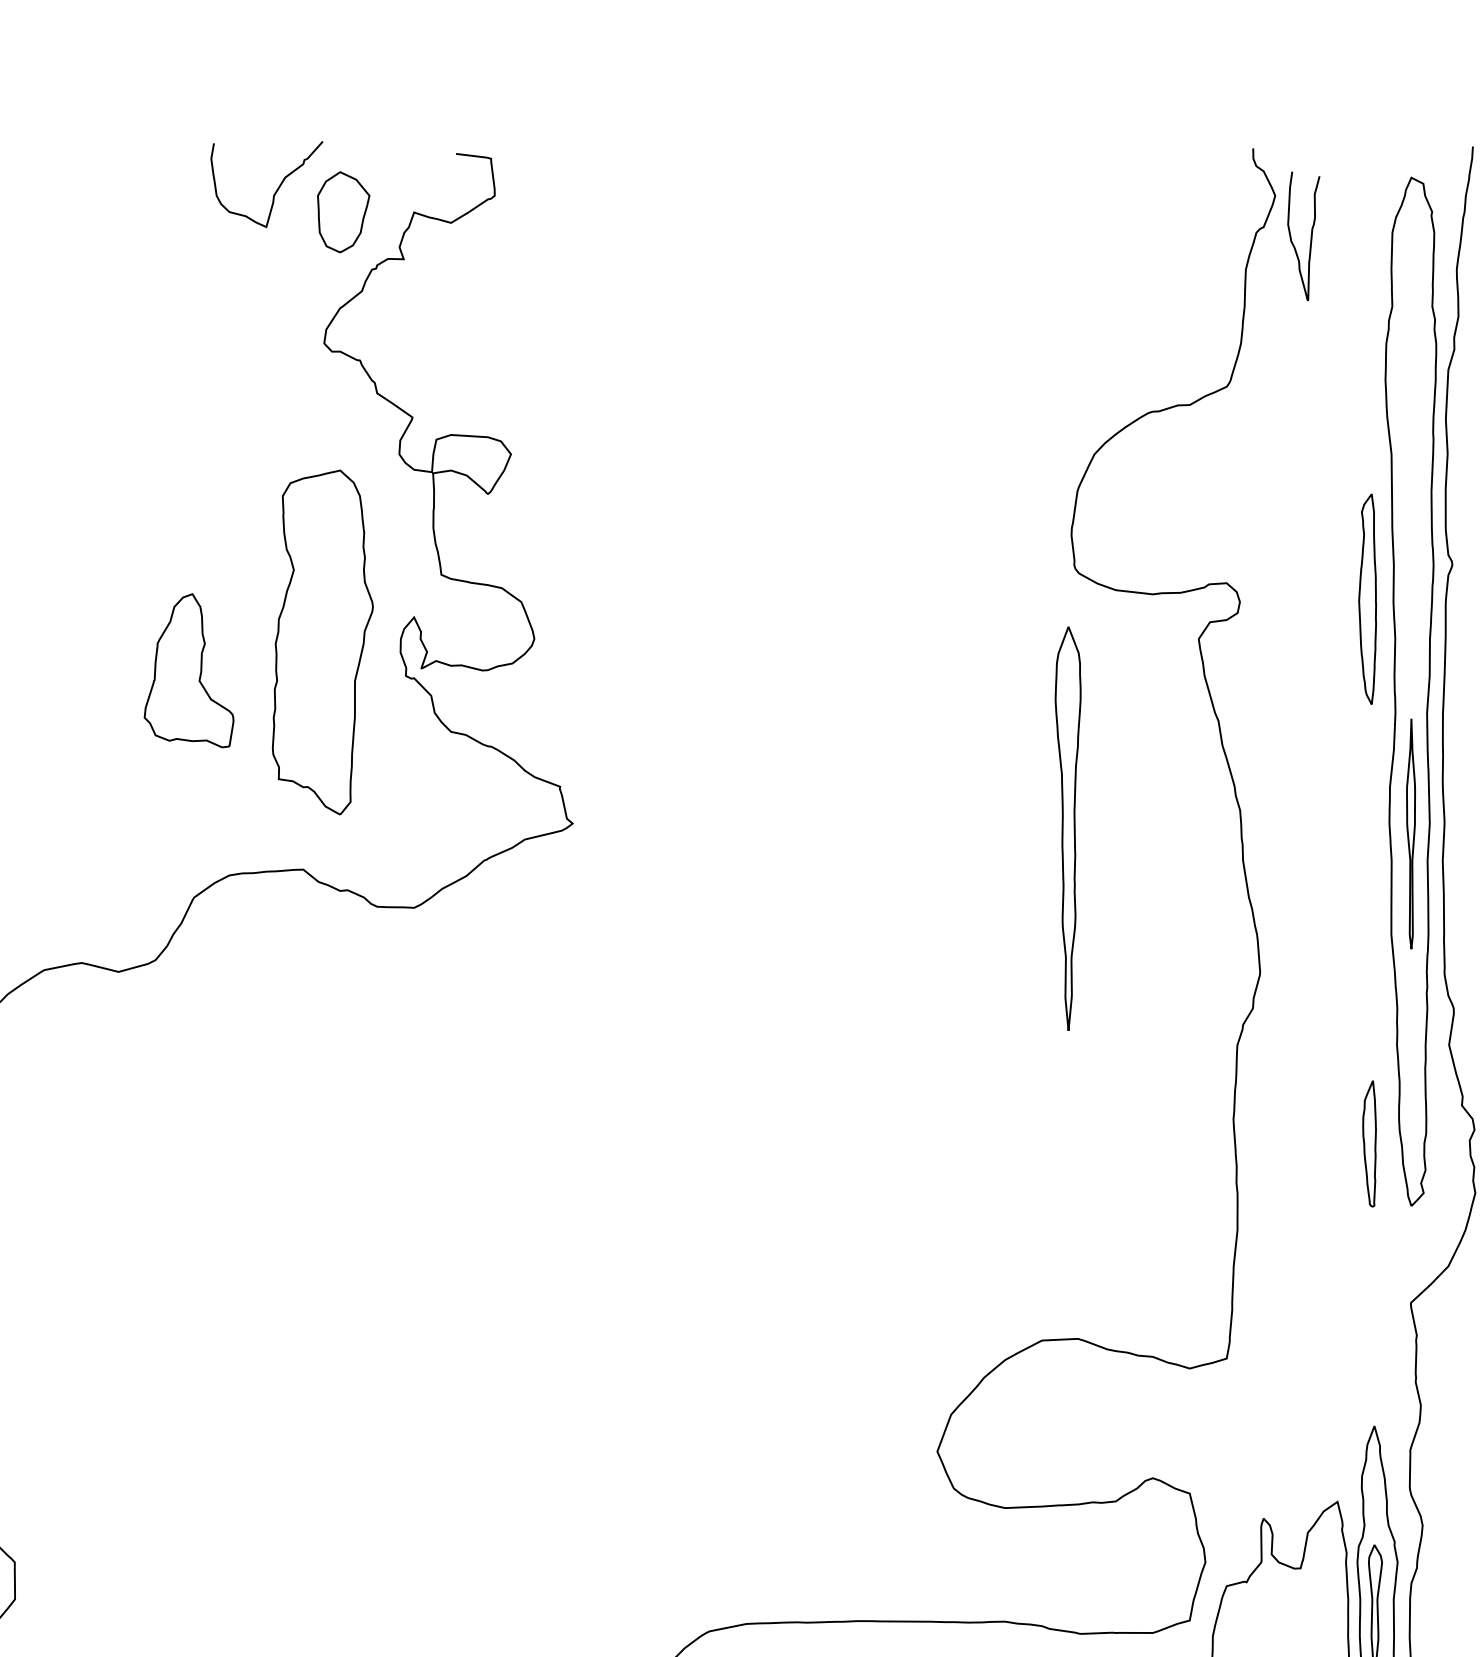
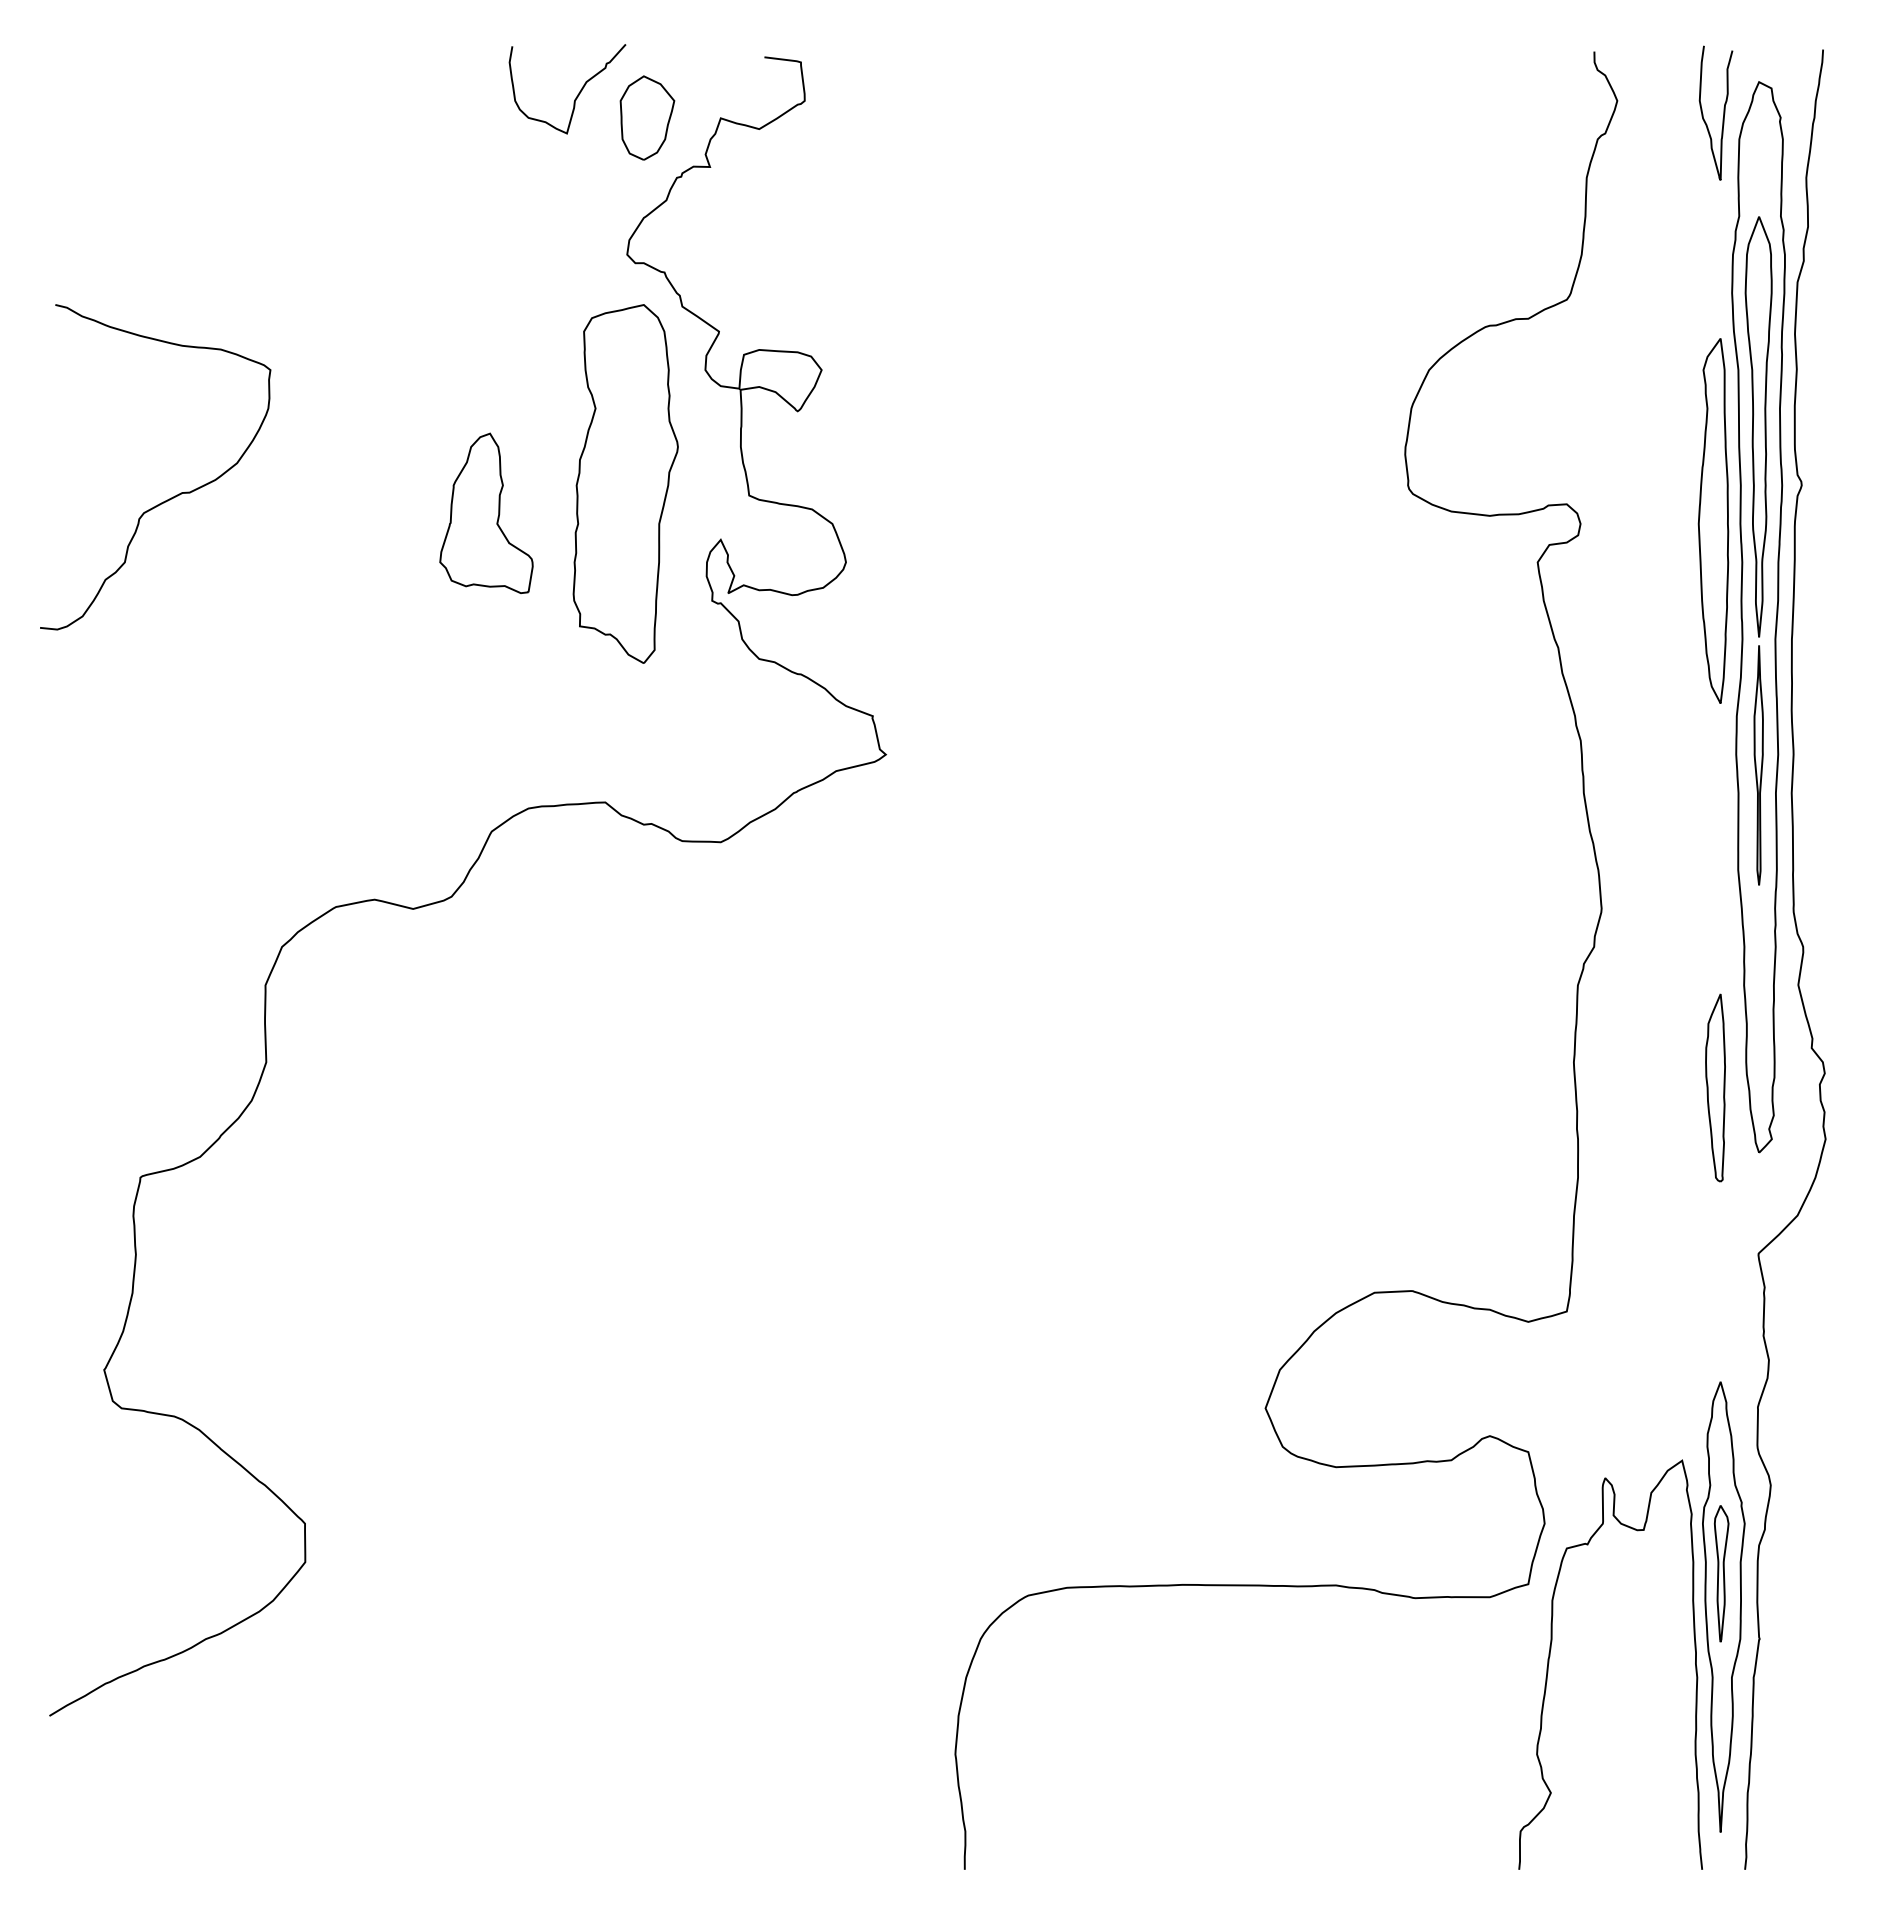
curve: (1310, 235) -> (1723, 112), moved
part: (1367, 598) -> (1713, 520), size x1.67
part: (322, 642) -> (625, 483), moved
part: (189, 669) -> (486, 512), moved
part: (1067, 828) -> (1758, 426), moved
part: (1369, 1143) -> (1715, 1087), size x1.43

